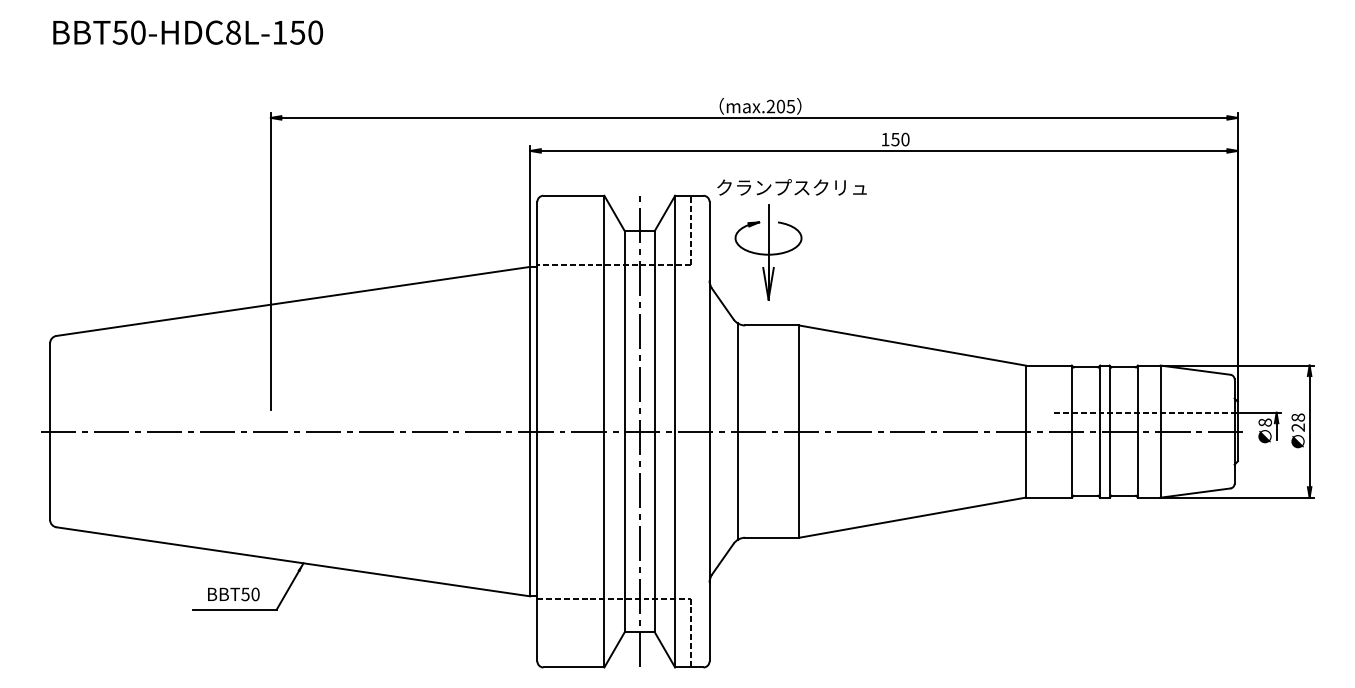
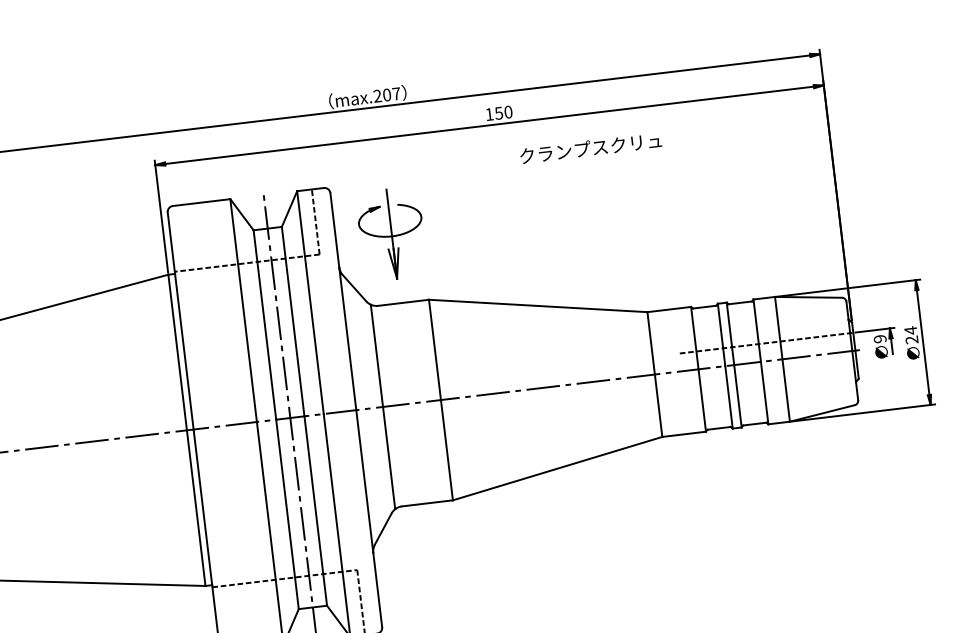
text: (790, 106) -> (396, 93), max.205 -> max.207
text: (791, 187) -> (590, 148), moved
text: (1298, 417) -> (911, 330), 28 -> 24
text: (1264, 422) -> (879, 339), 8 -> 9

